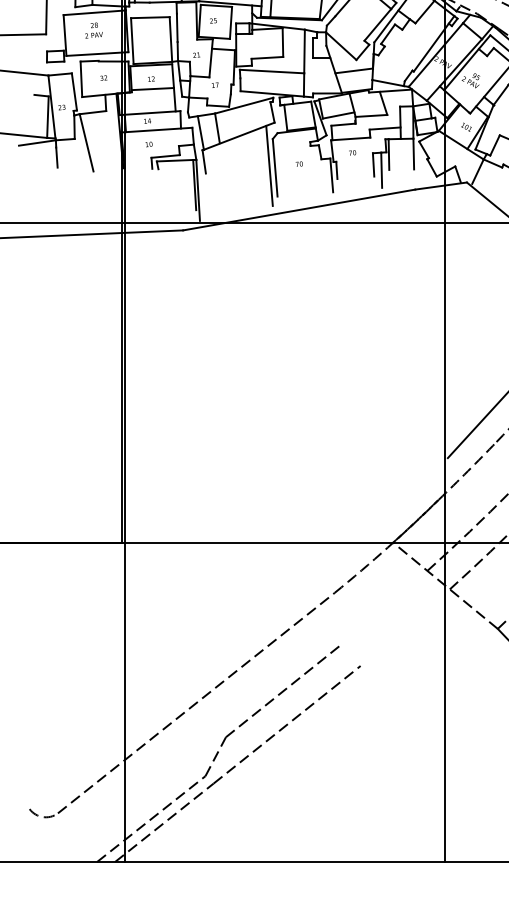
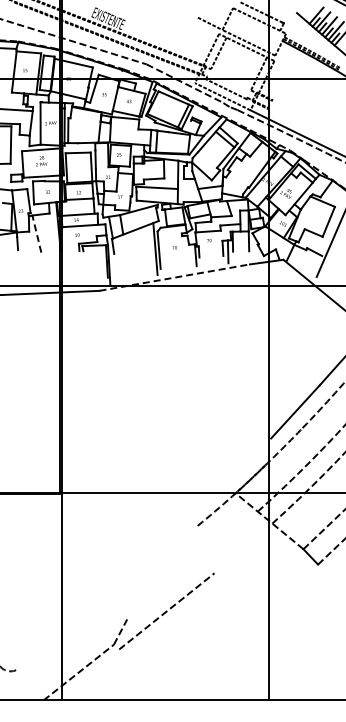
line: (86, 141) -> (36, 233), solid -> dashed
line: (300, 209) -> (175, 277), solid -> dashed
line: (283, 691) -> (164, 589), removed
line: (195, 701) -> (107, 596), removed
line: (164, 822) -> (87, 674), removed

